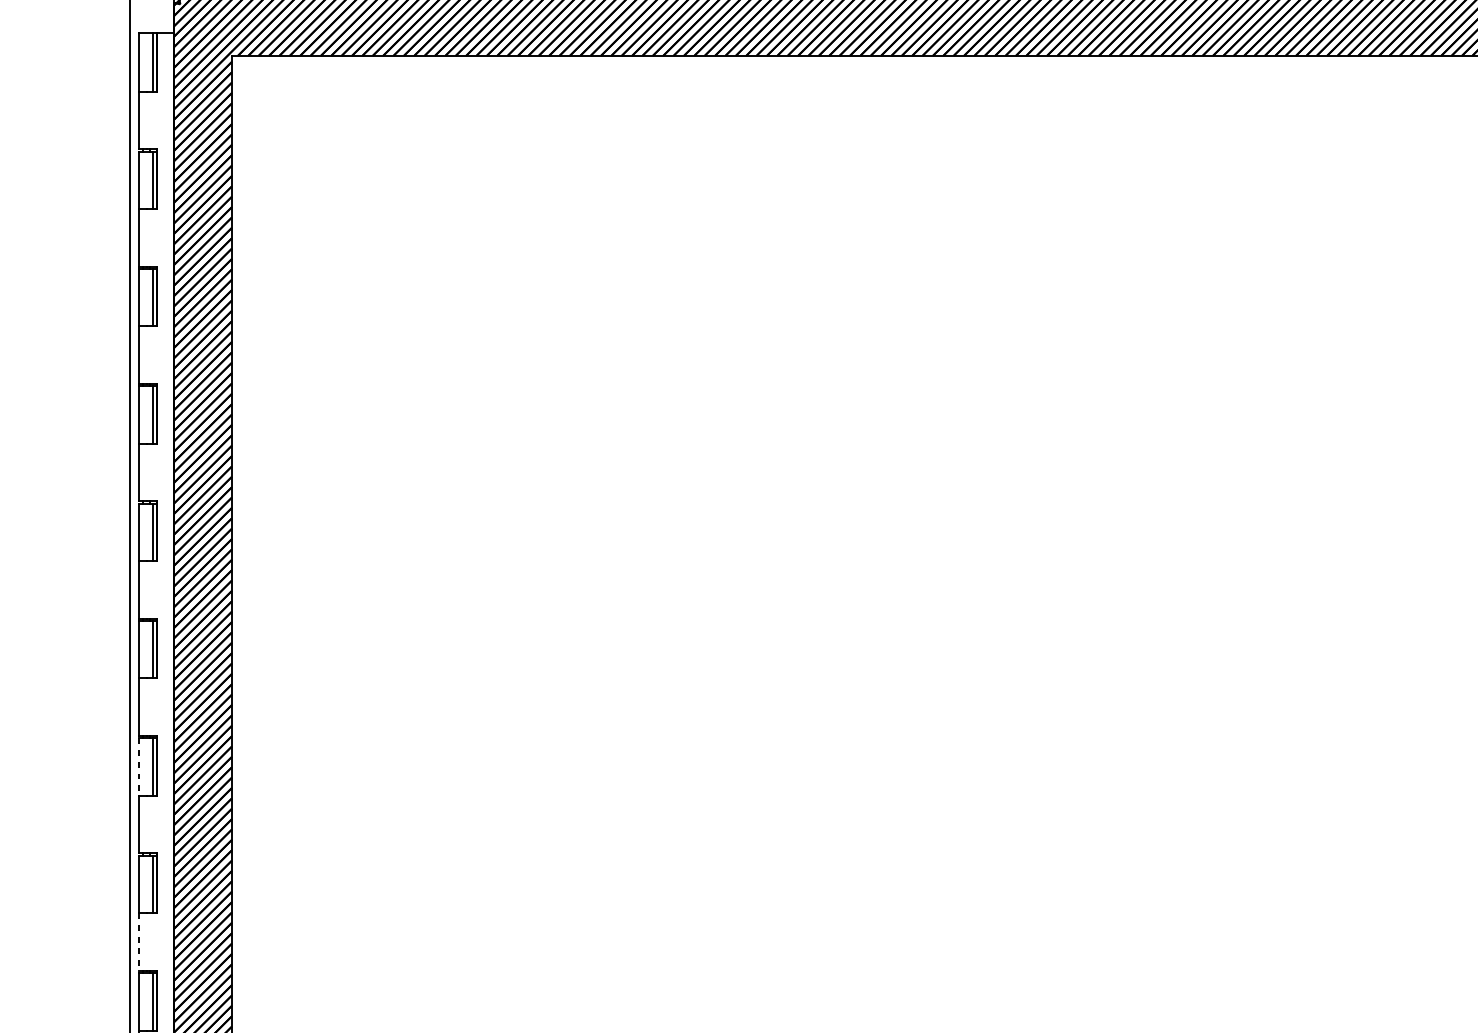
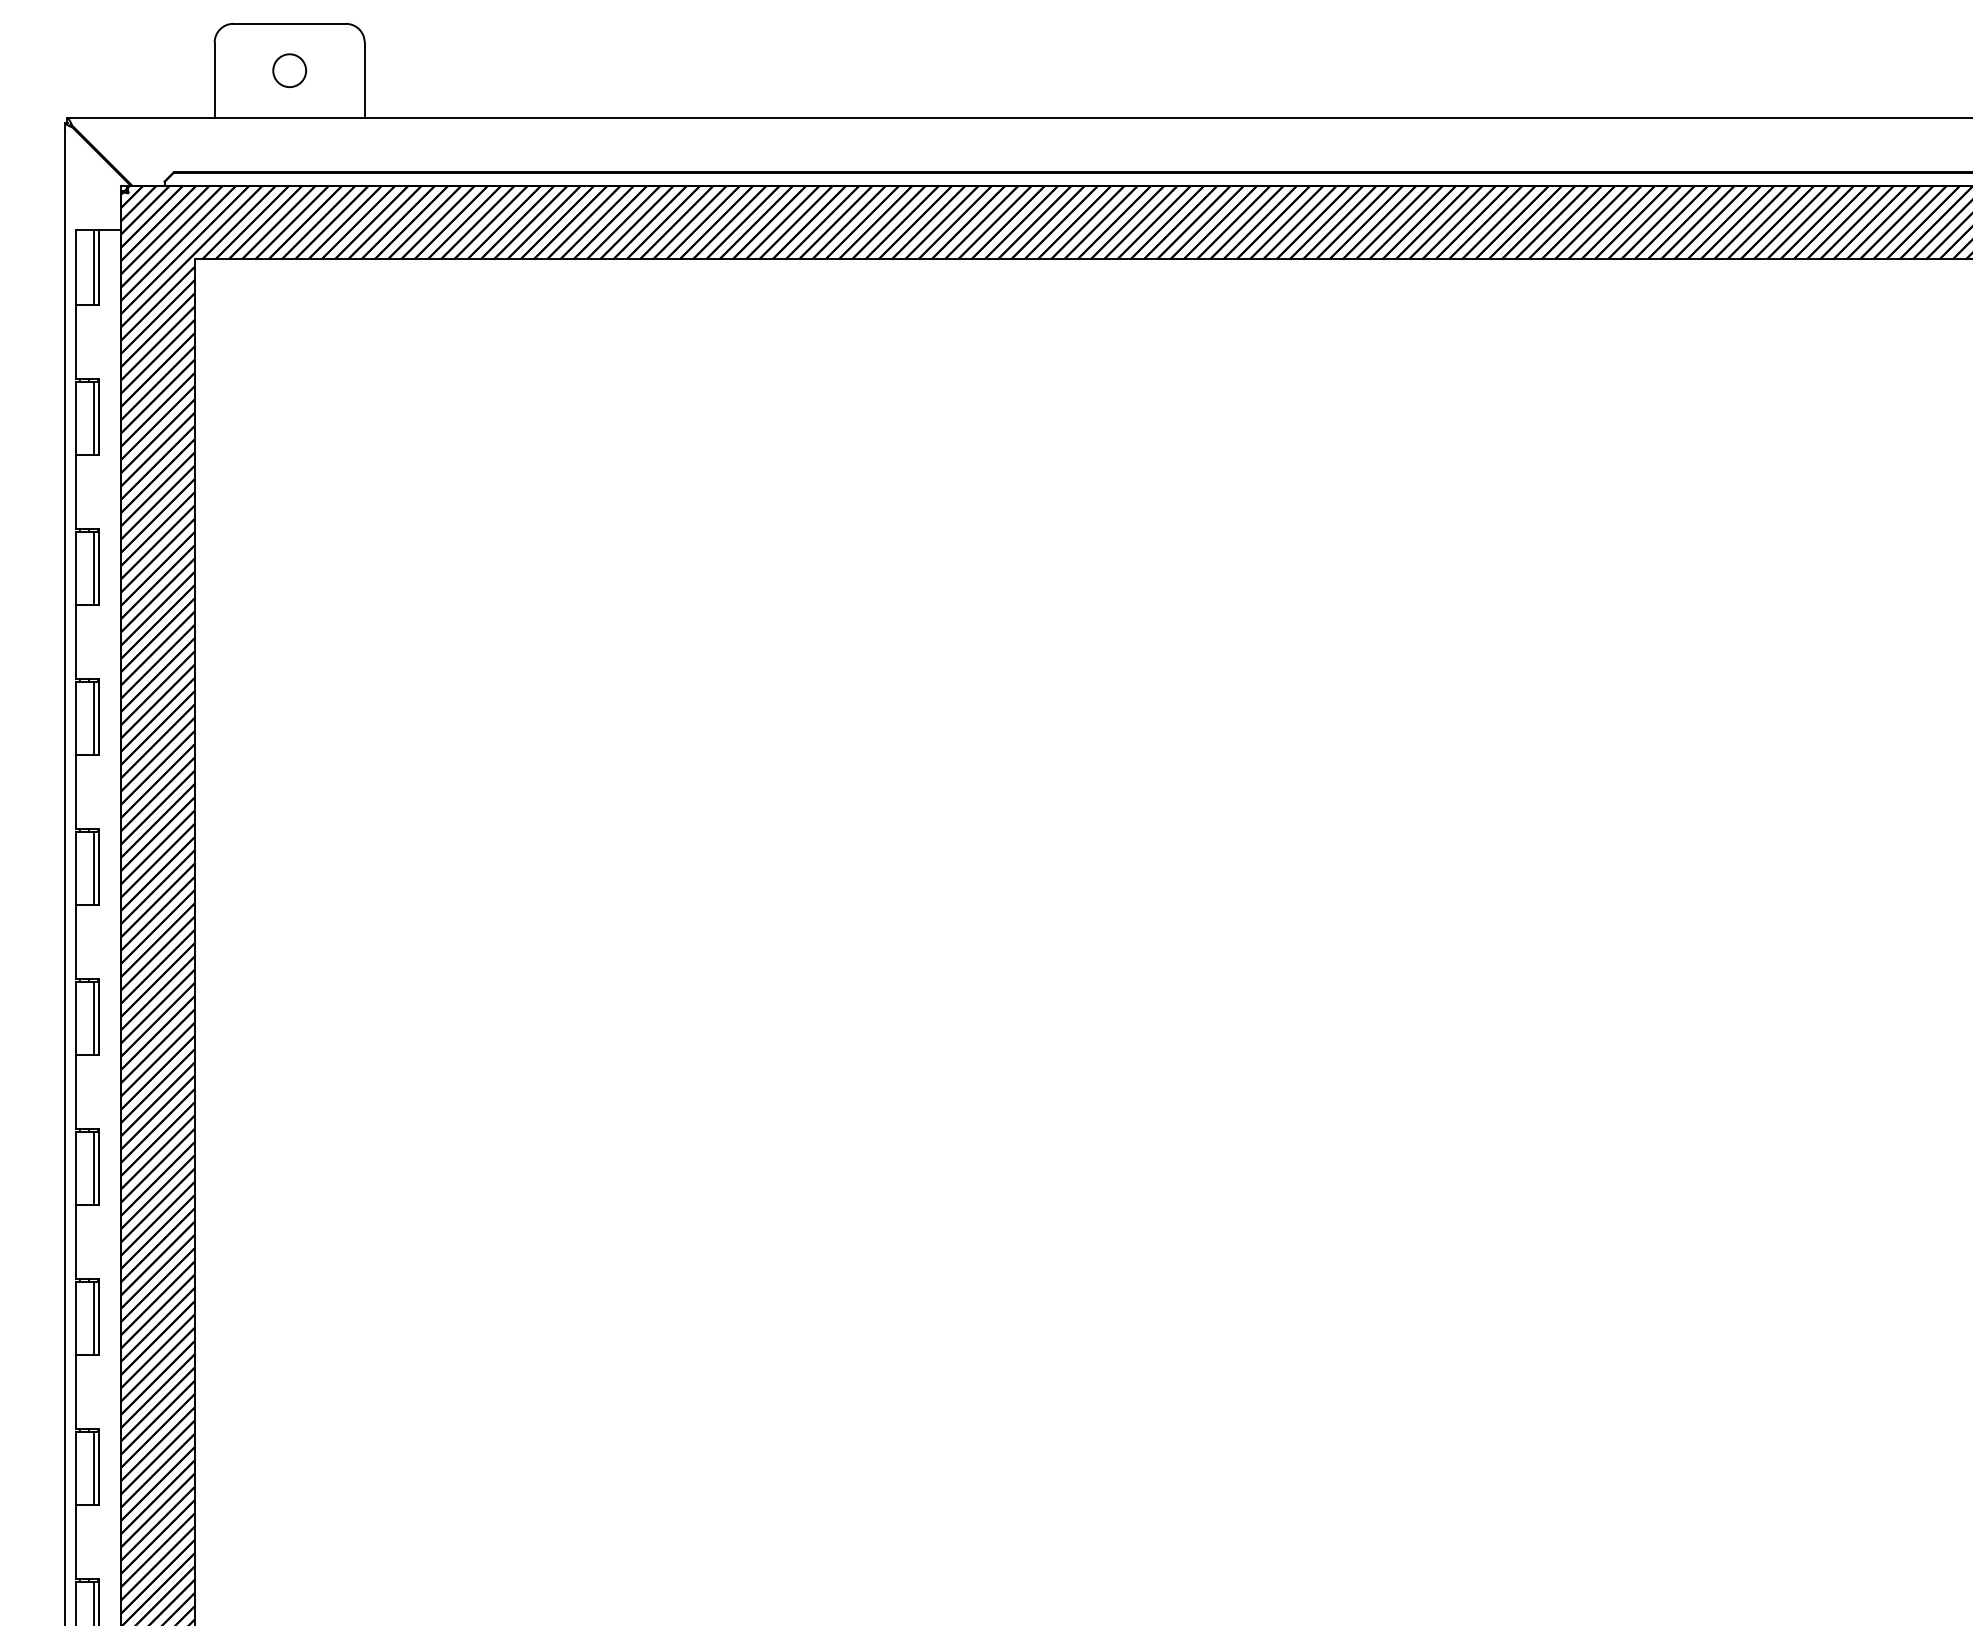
line: (138, 766) -> (75, 1168), dashed -> solid
line: (138, 942) -> (75, 1392), dashed -> solid

